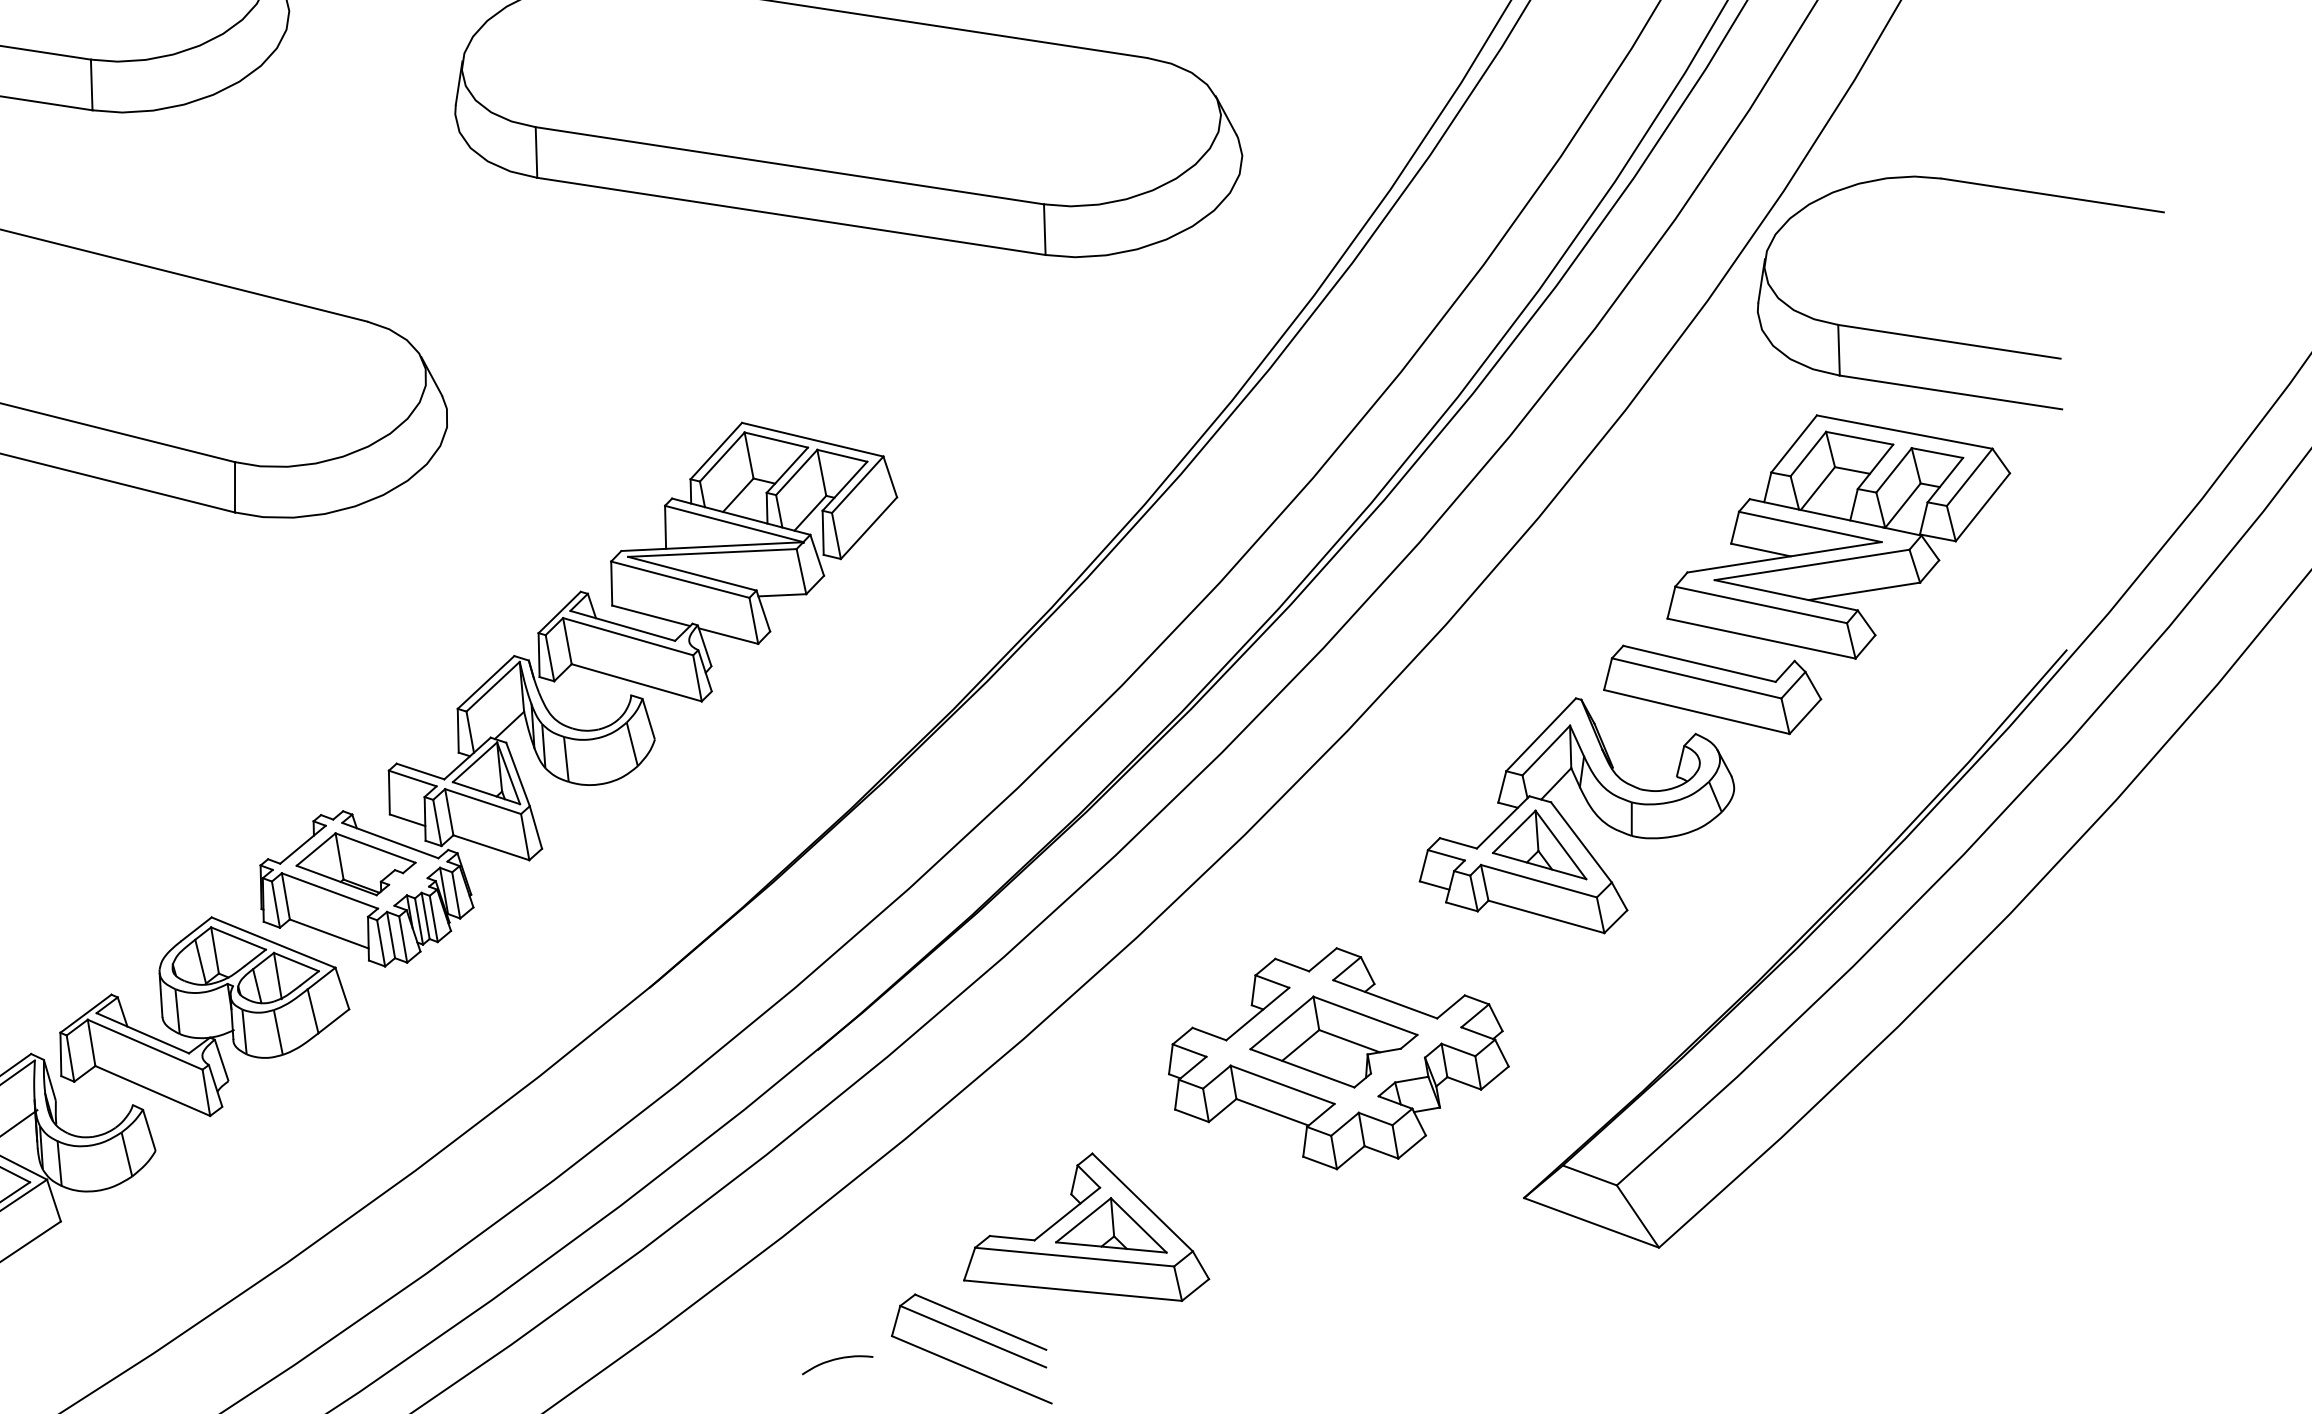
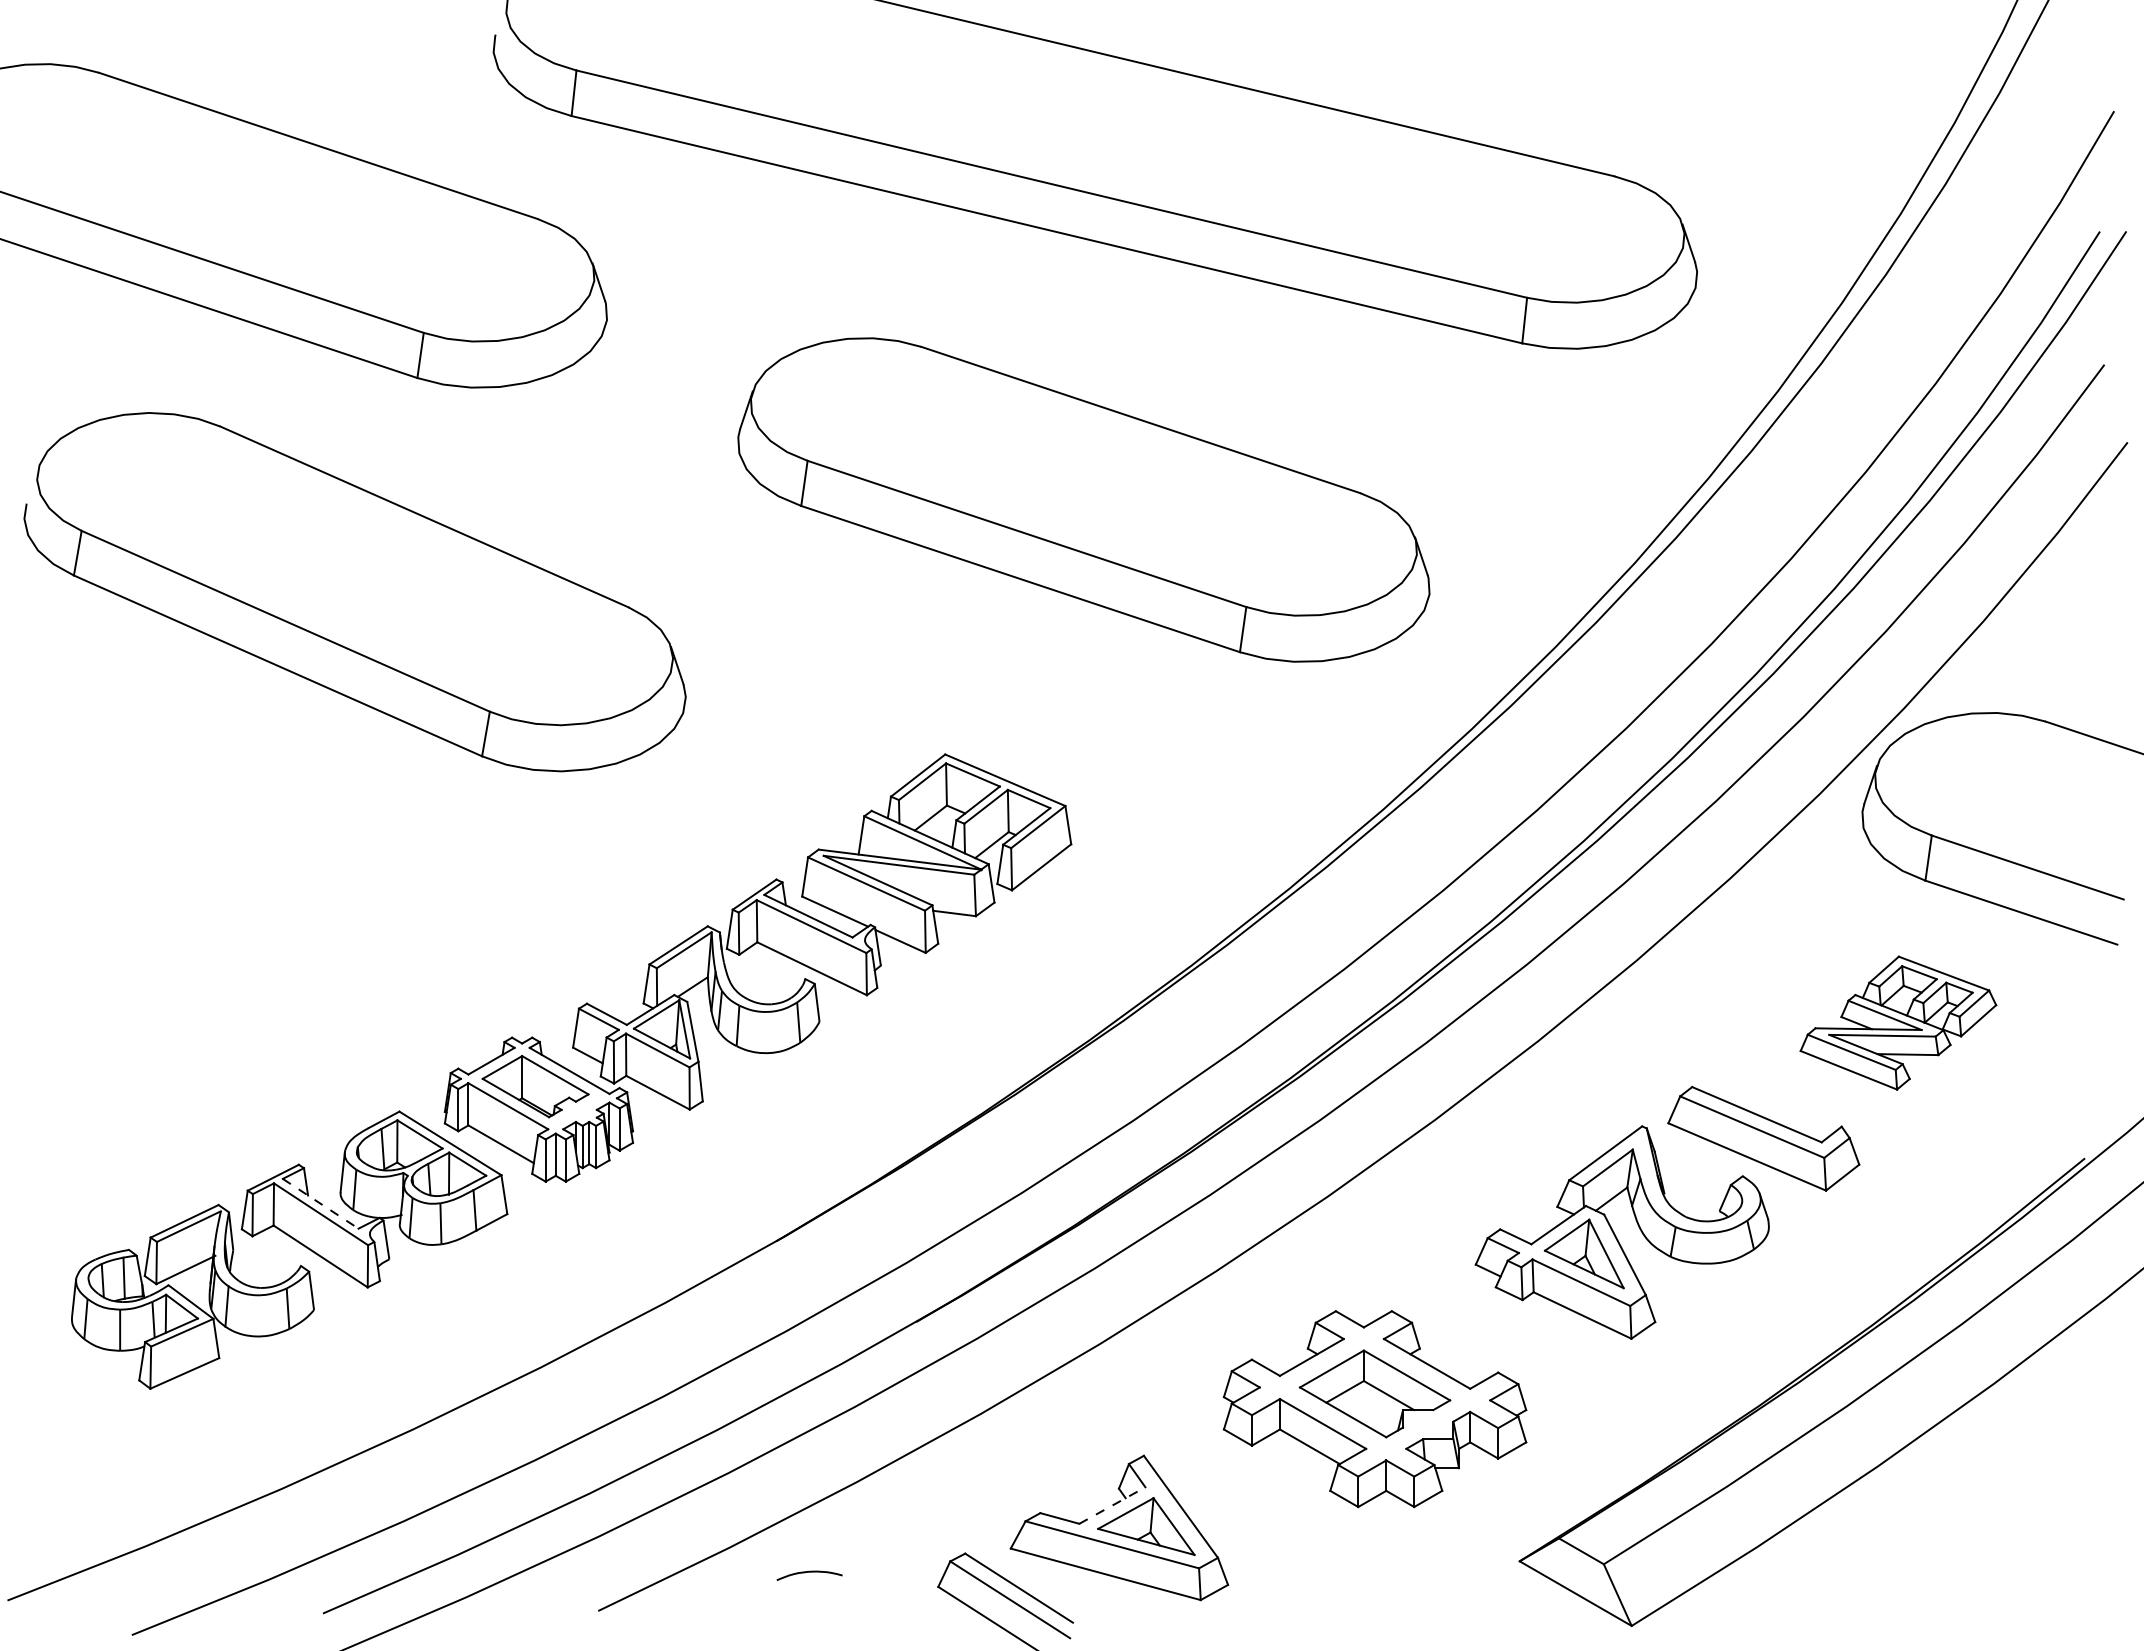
part: (1837, 536) -> (1898, 1022), size x0.6
line: (143, 1033) -> (321, 1204), solid -> dashed
line: (1067, 1213) -> (1112, 1505), solid -> dashed
curve: (836, 1359) -> (809, 1572), moved

